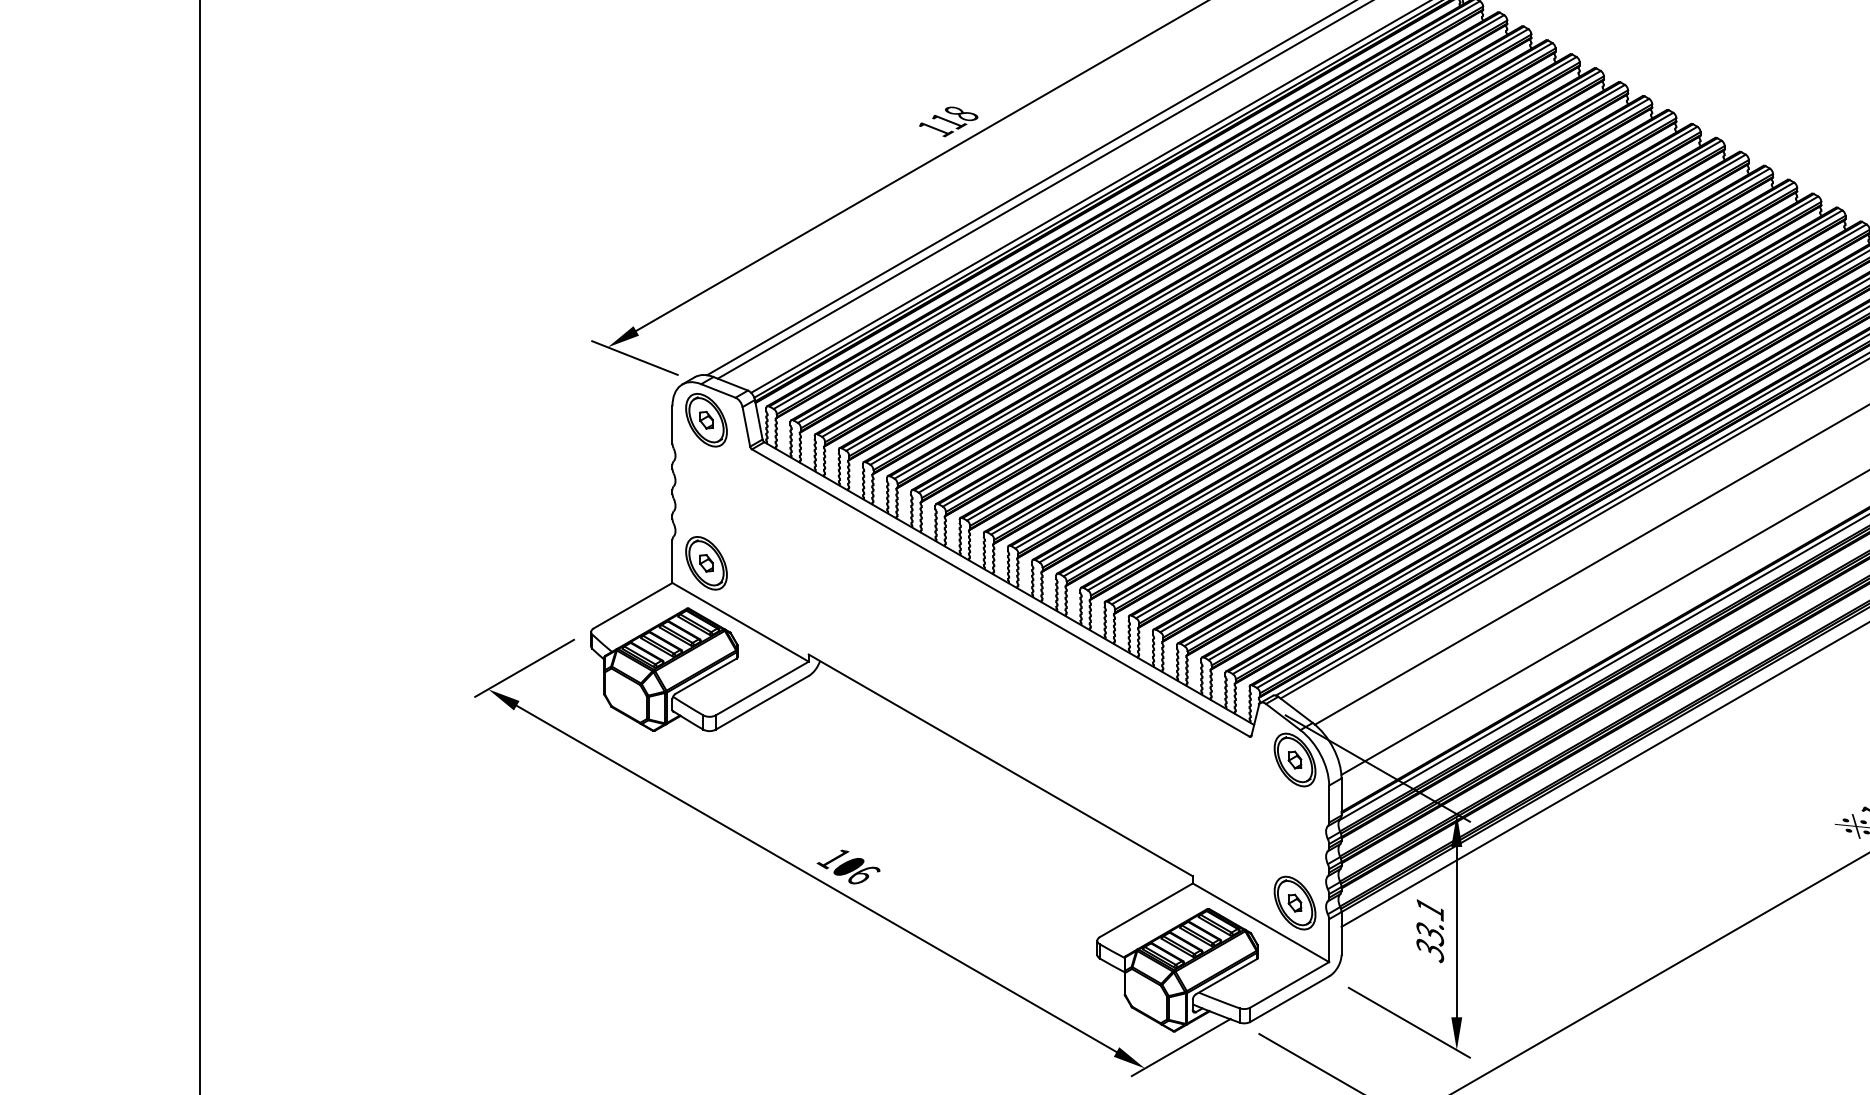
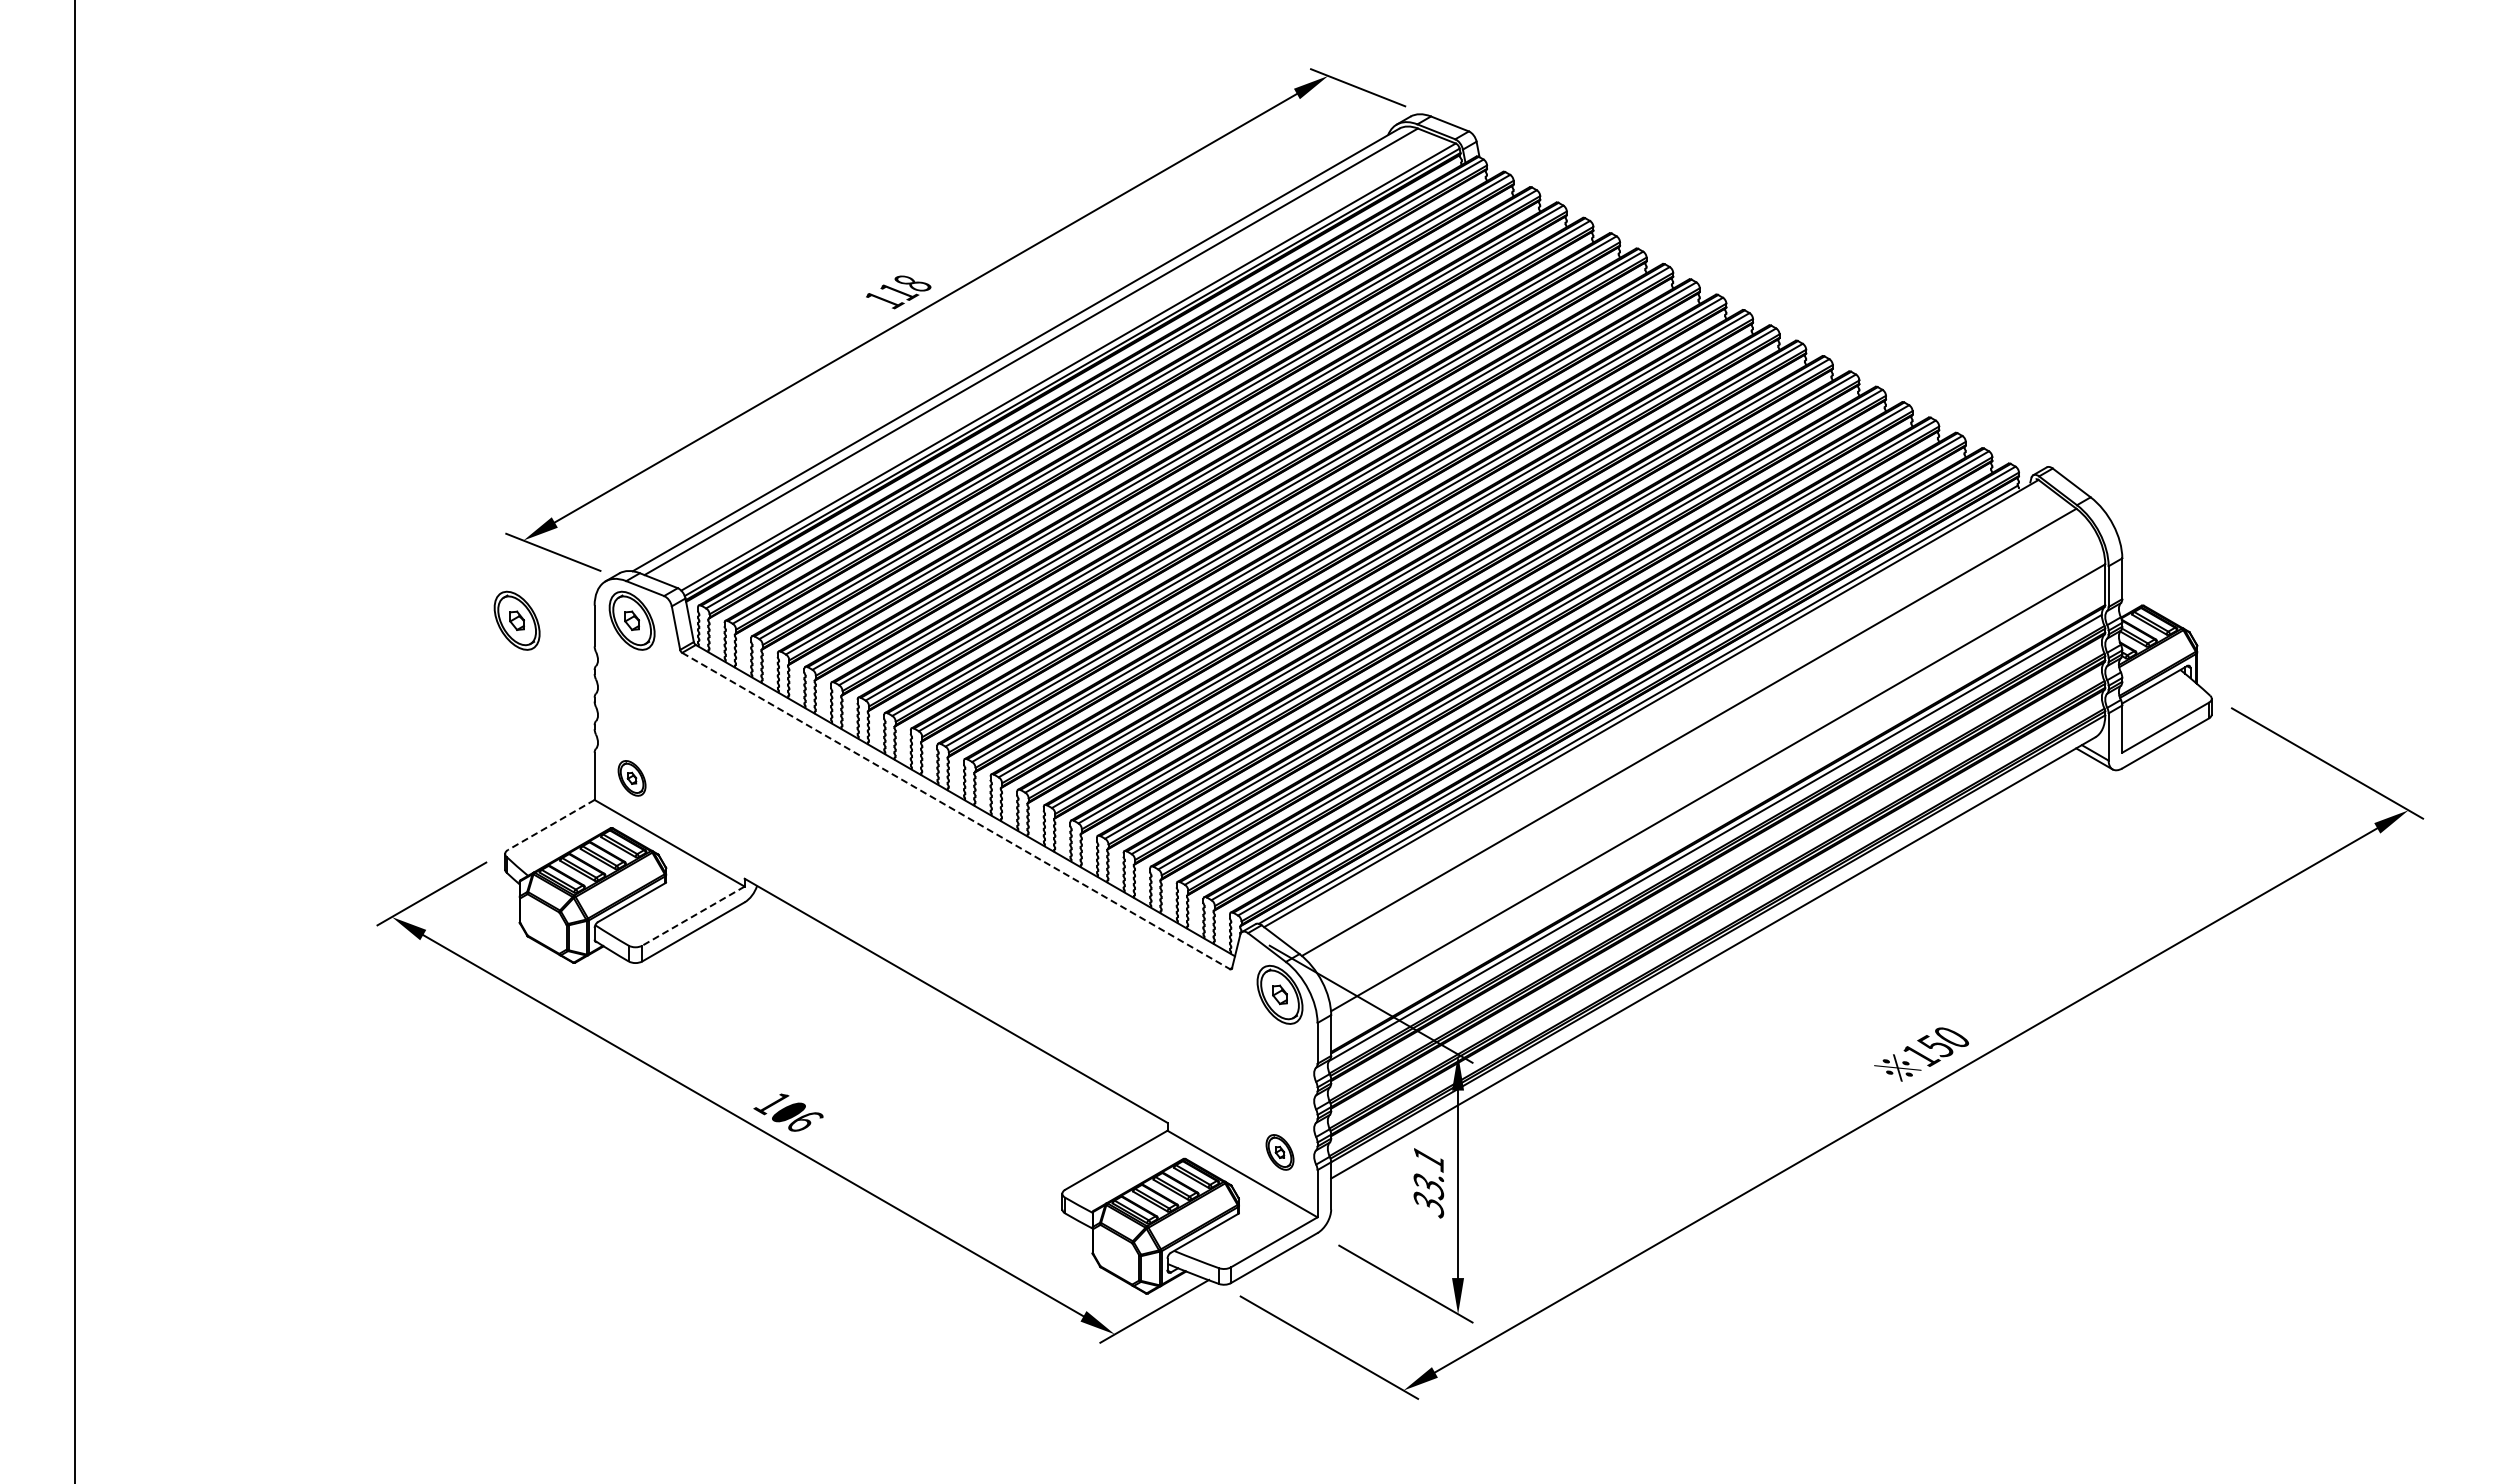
part: (601, 419) -> (516, 620), added
part: (705, 563) -> (631, 778), size x0.6
line: (1001, 593) -> (956, 811), solid -> dashed
line: (632, 606) -> (550, 825), solid -> dashed
line: (762, 688) -> (693, 916), solid -> dashed
part: (1294, 903) -> (1279, 1152), size x0.6

